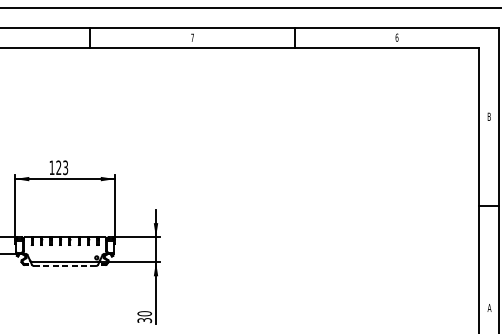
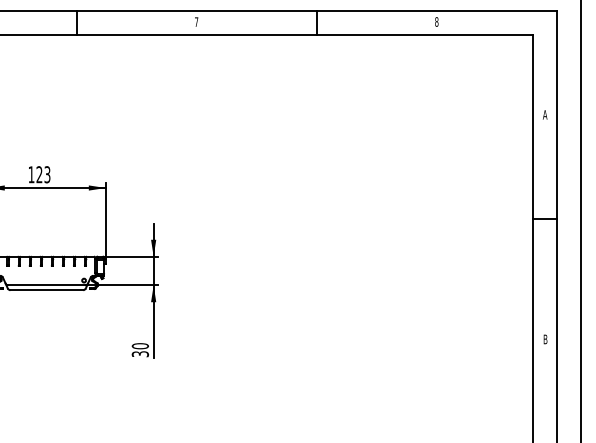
text: (396, 37) -> (436, 21), 6 -> 8
text: (488, 116) -> (544, 114), B -> A
line: (65, 266) -> (47, 290), dashed -> solid
text: (489, 308) -> (545, 339), A -> B

